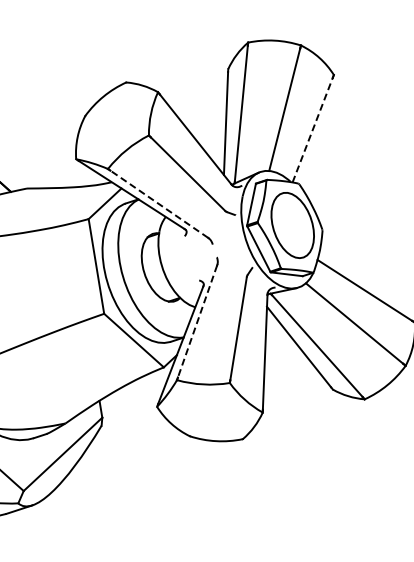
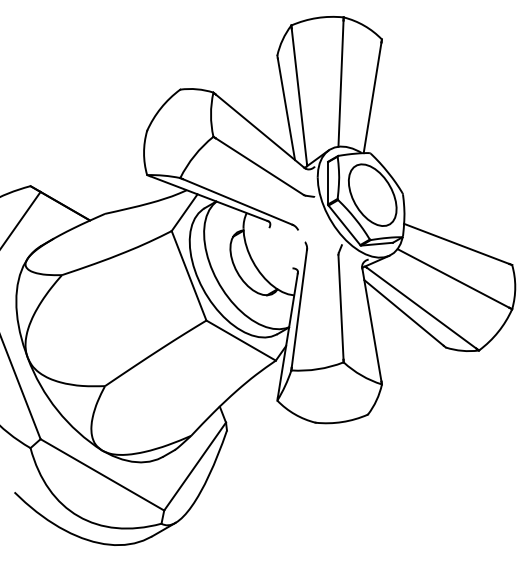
line: (312, 129) -> (372, 97), dashed -> solid
line: (159, 203) -> (237, 201), dashed -> solid
line: (197, 322) -> (299, 309), dashed -> solid

